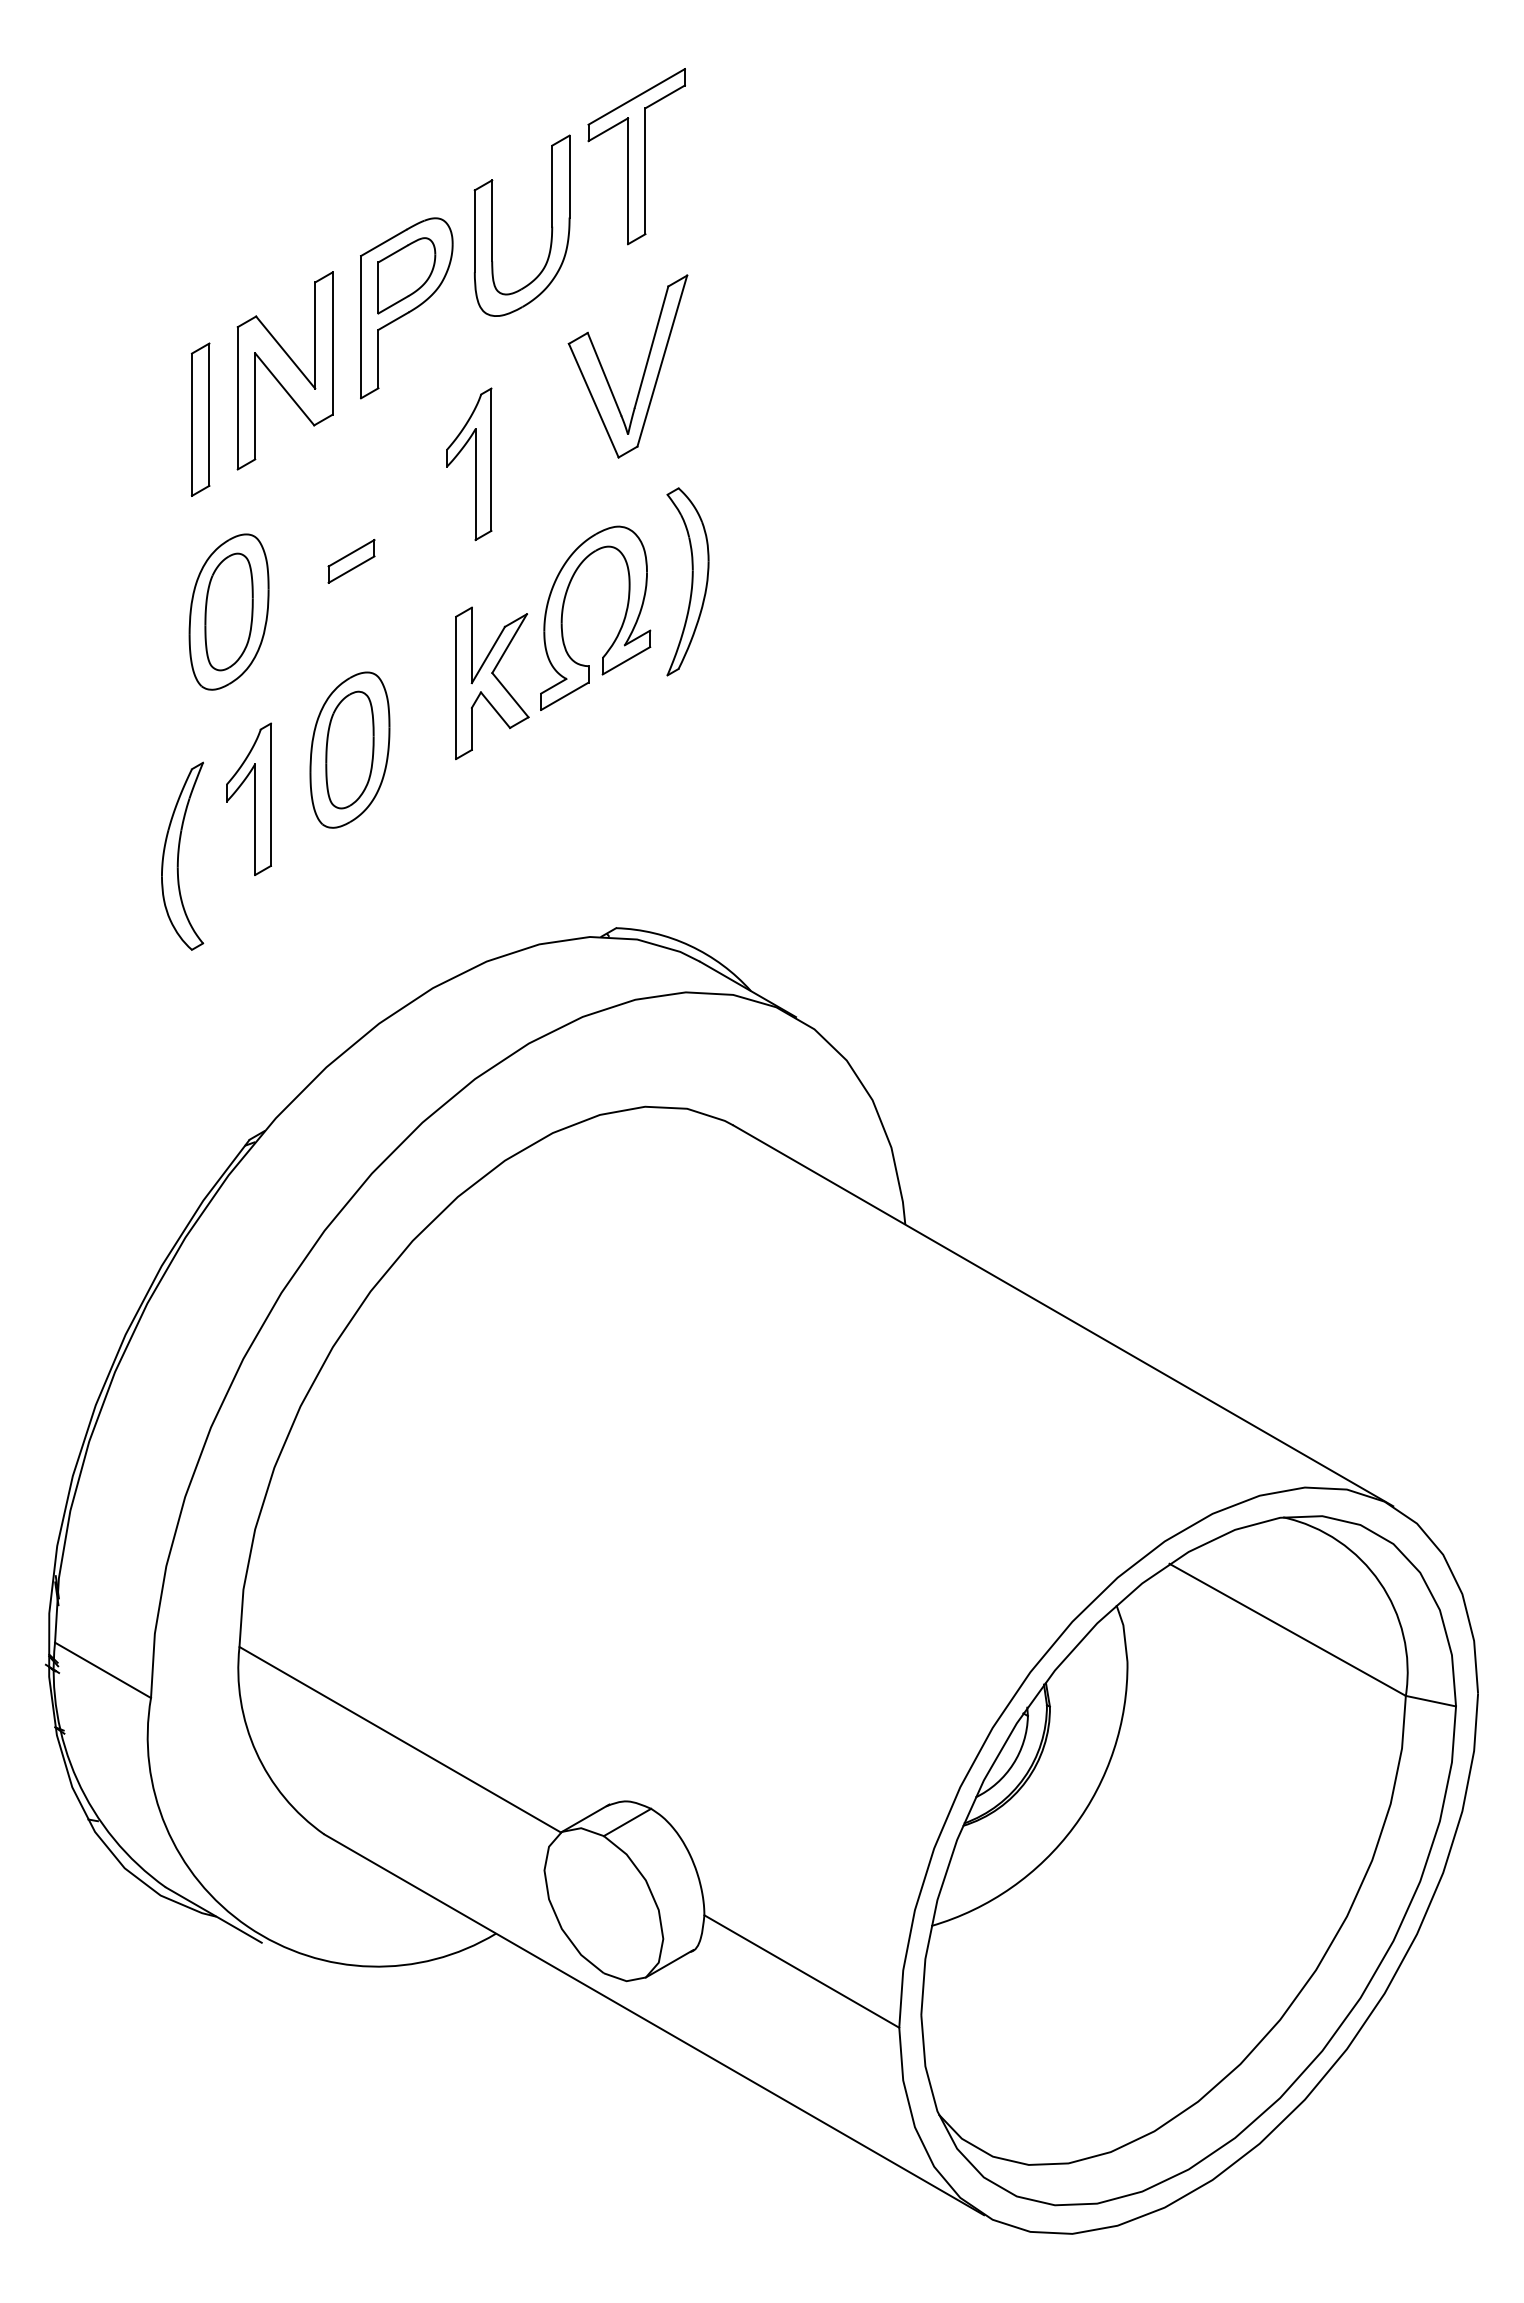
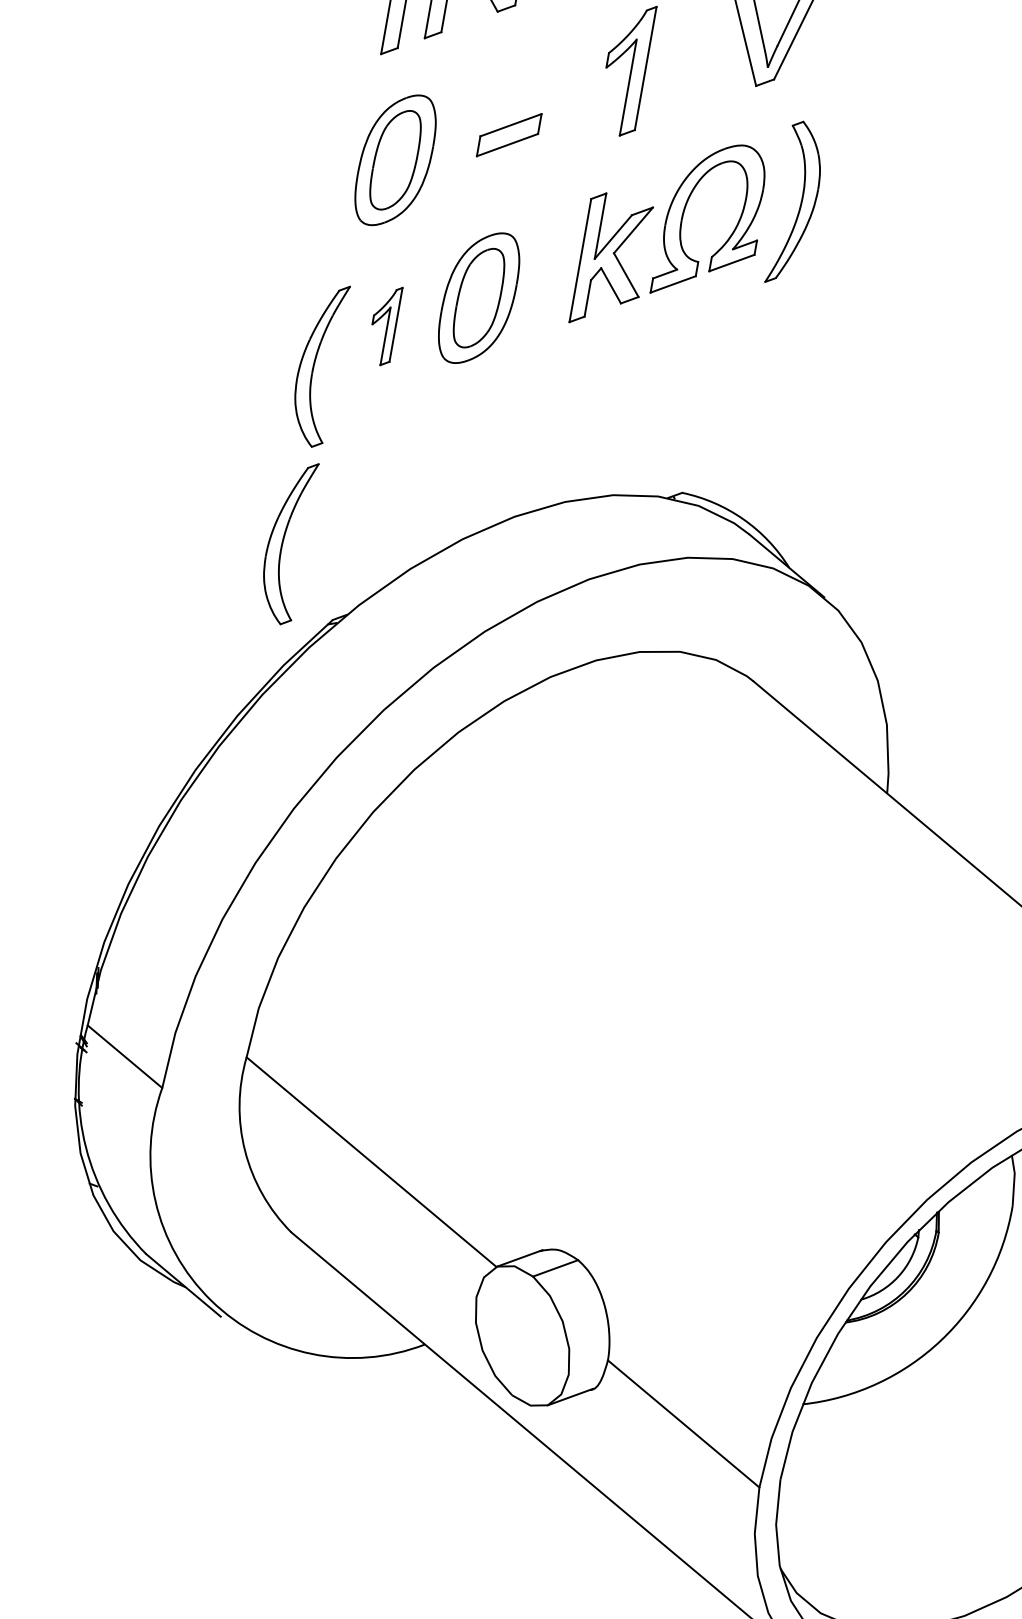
part: (351, 561) -> (509, 135), size x1.4
part: (248, 798) -> (383, 324), size x0.6
part: (182, 1060) -> (286, 541), added

